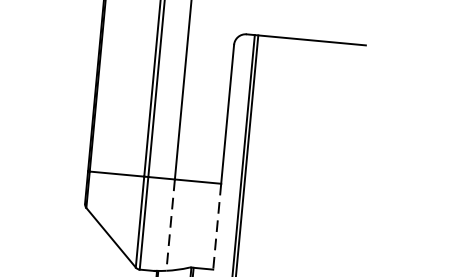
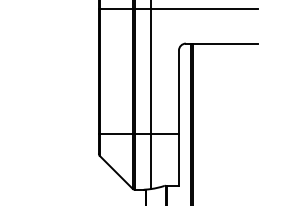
line: (216, 225) -> (178, 159), dashed -> solid
line: (171, 226) -> (151, 162), dashed -> solid

